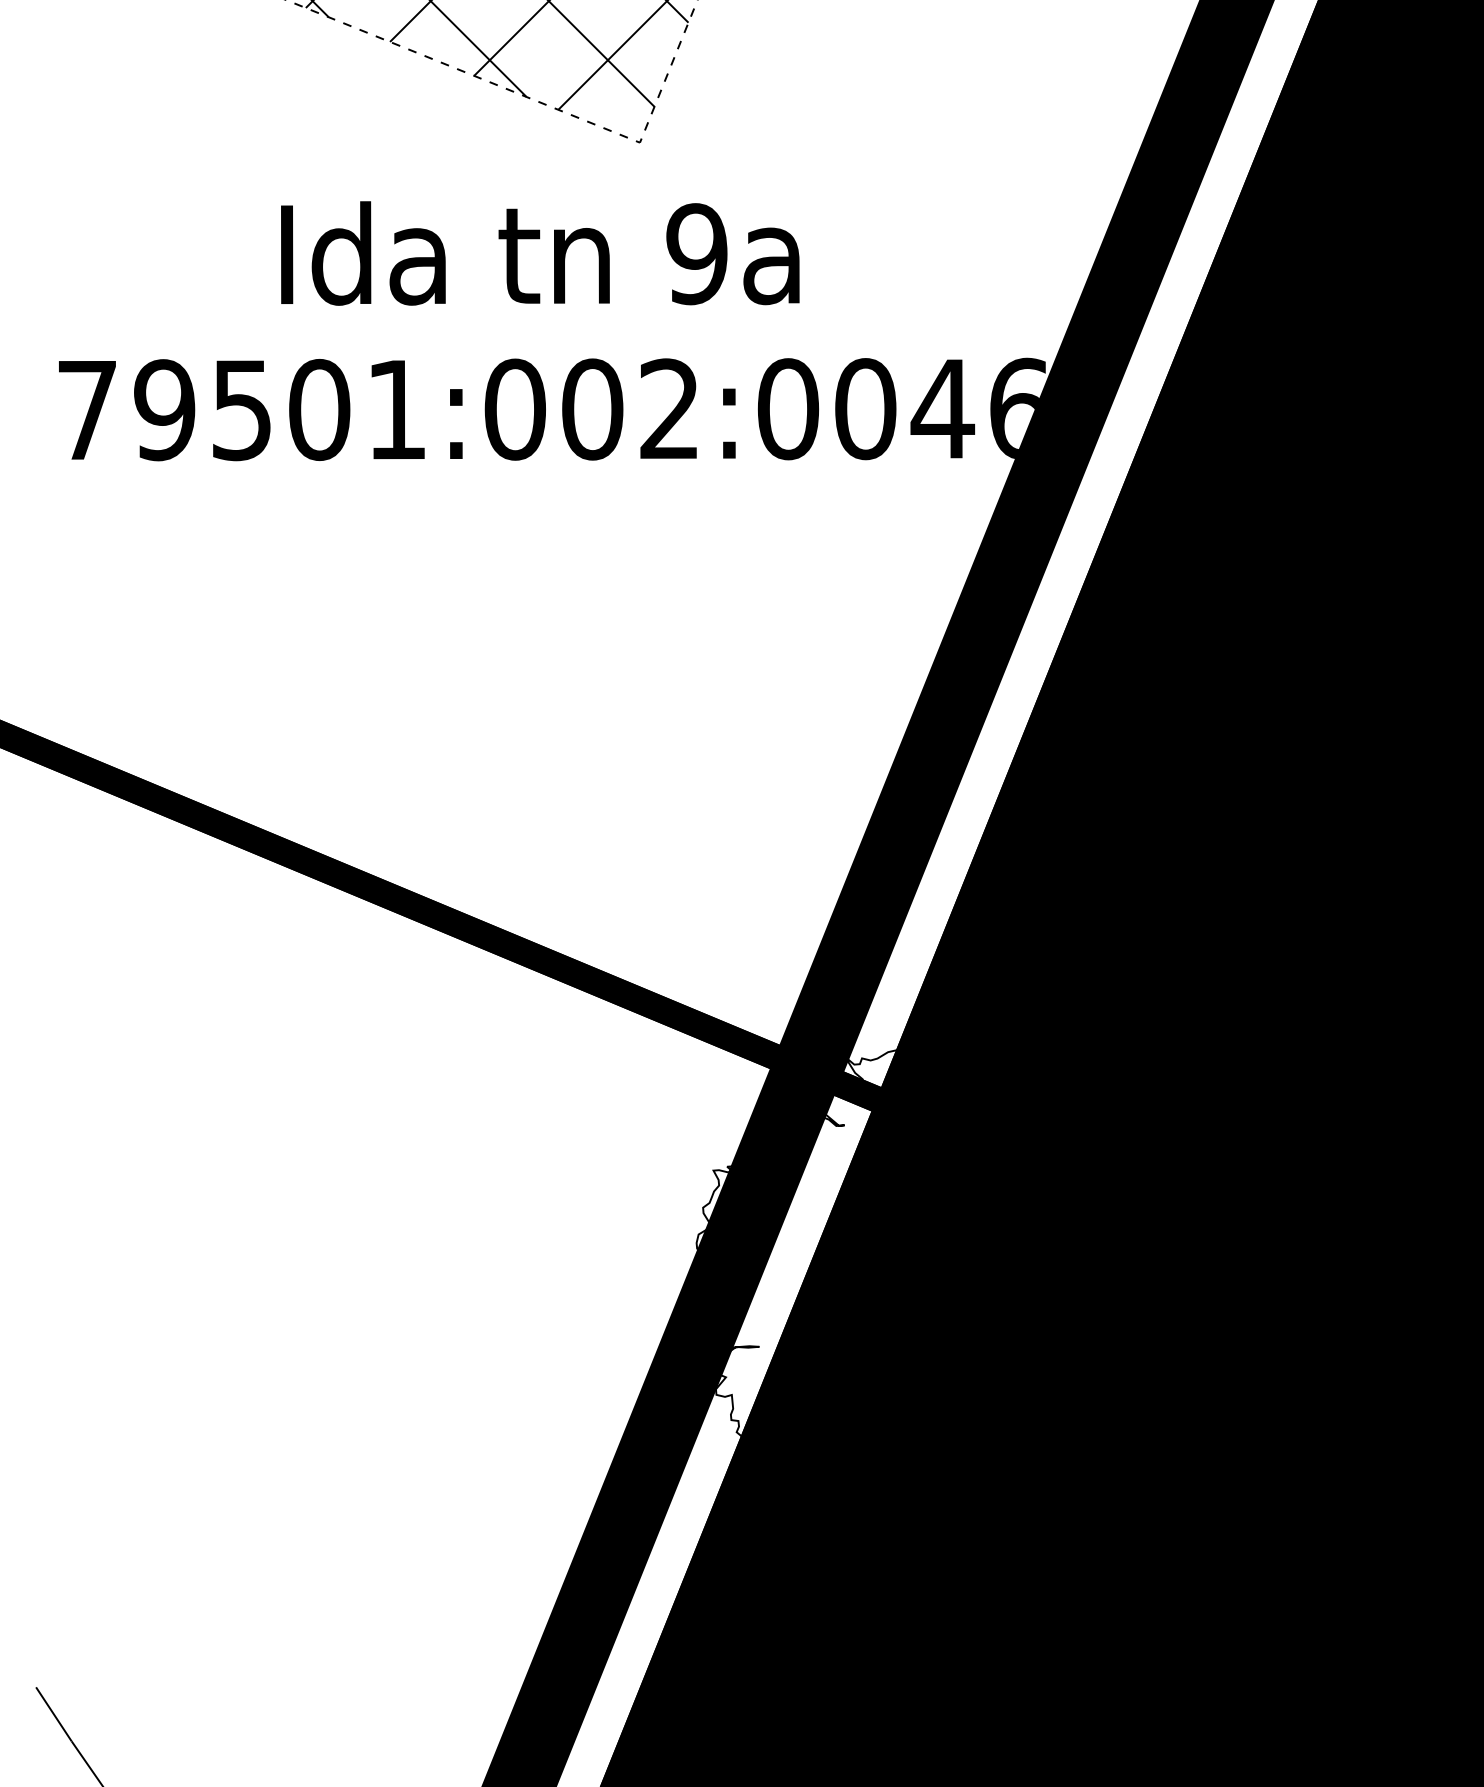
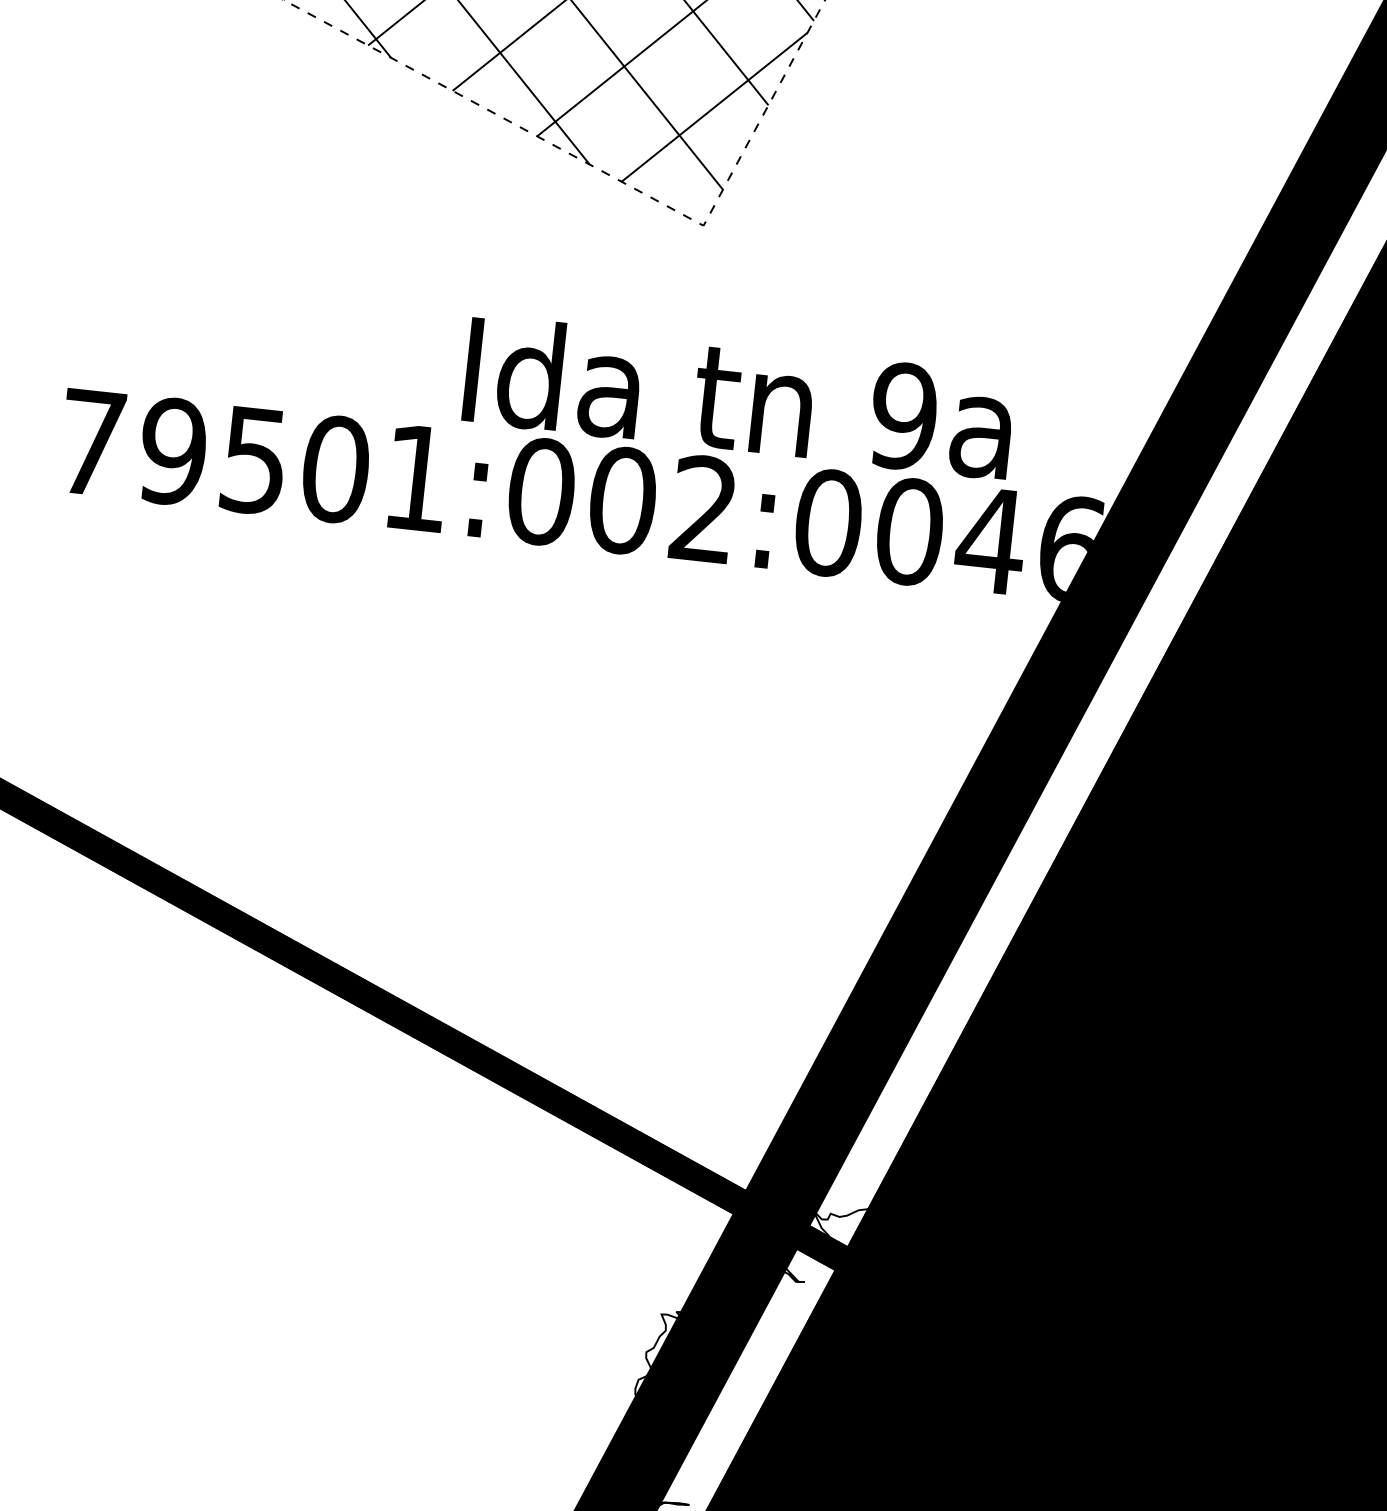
text: (540, 253) -> (739, 397), moved

